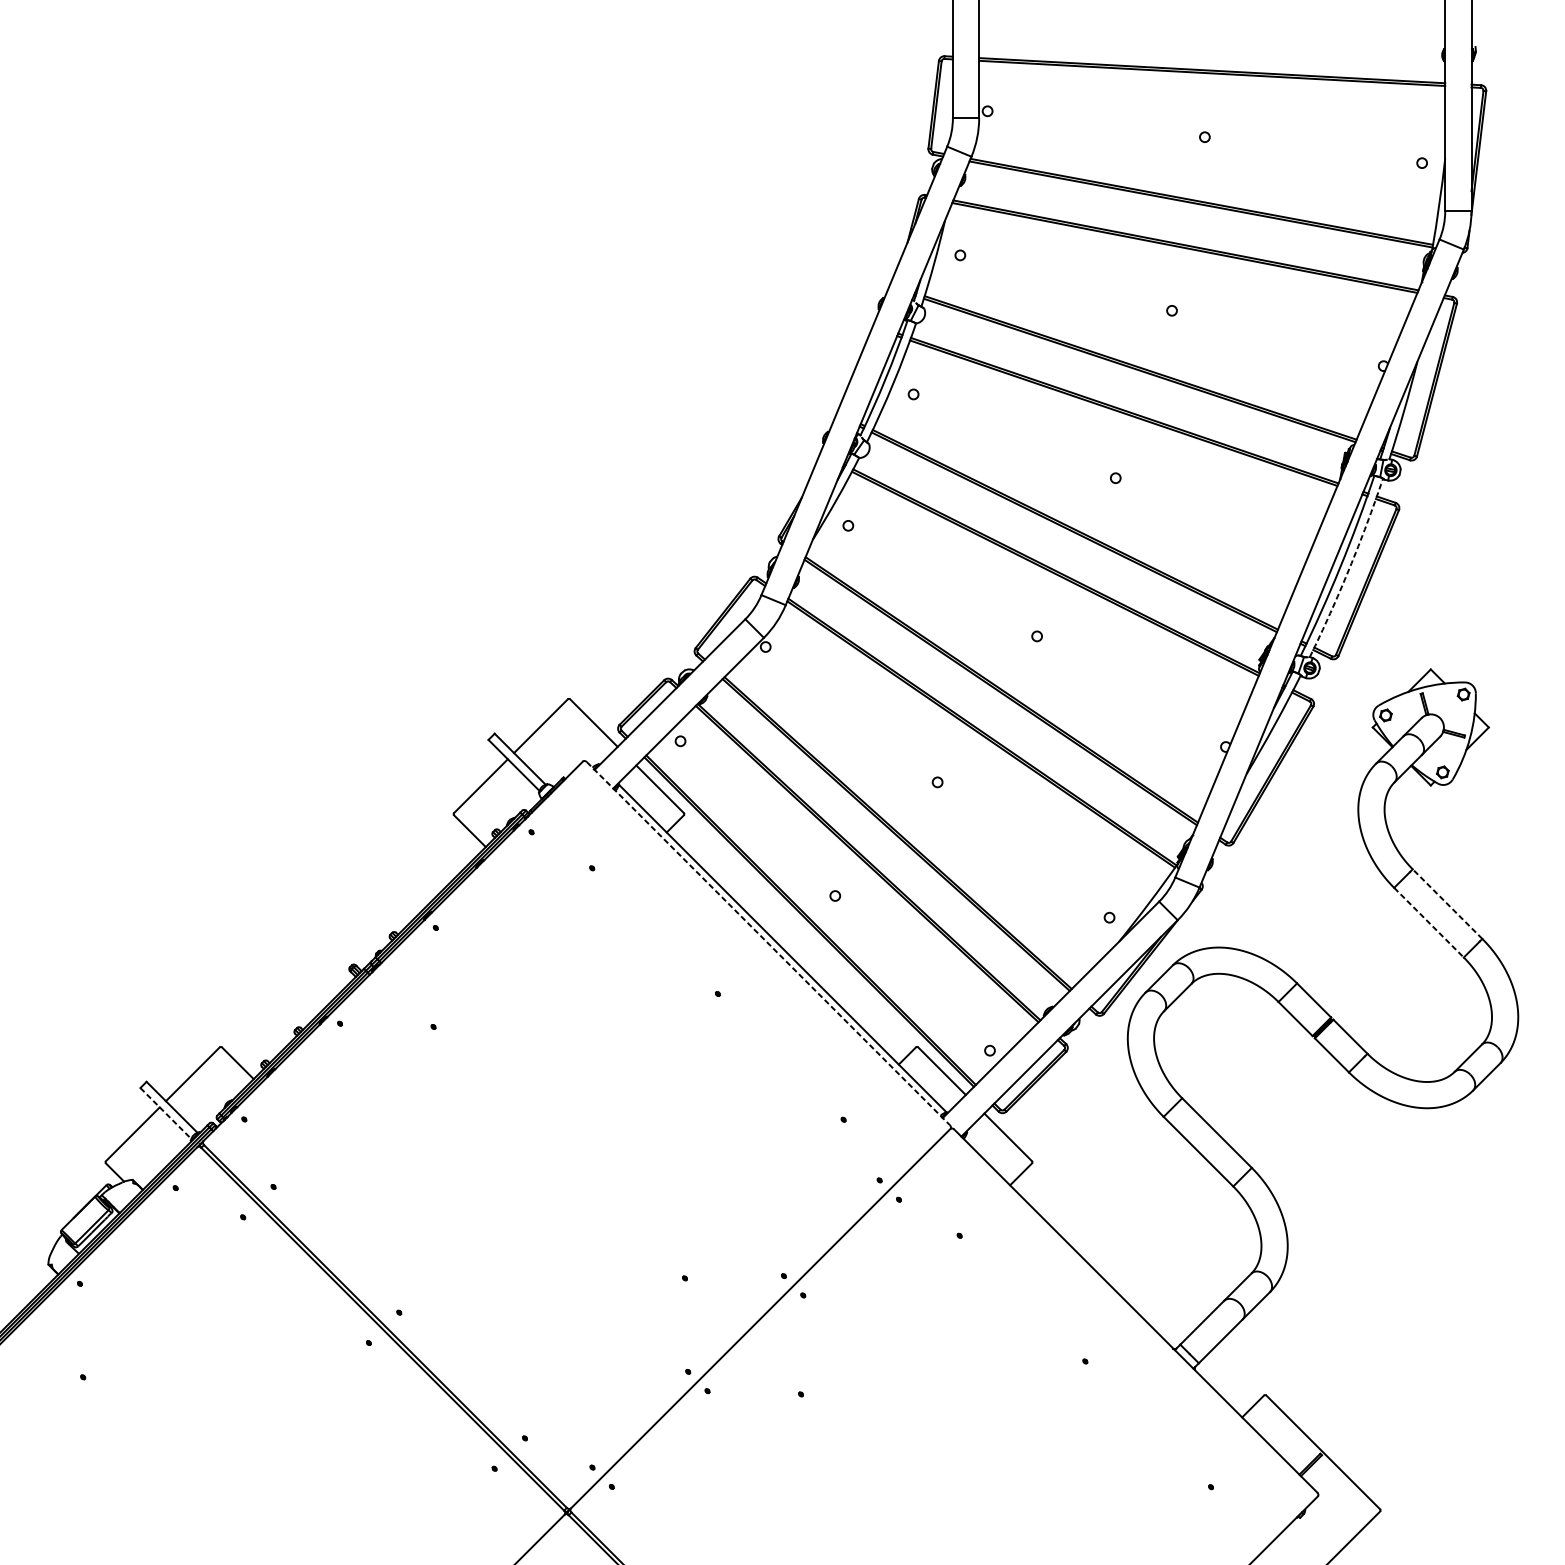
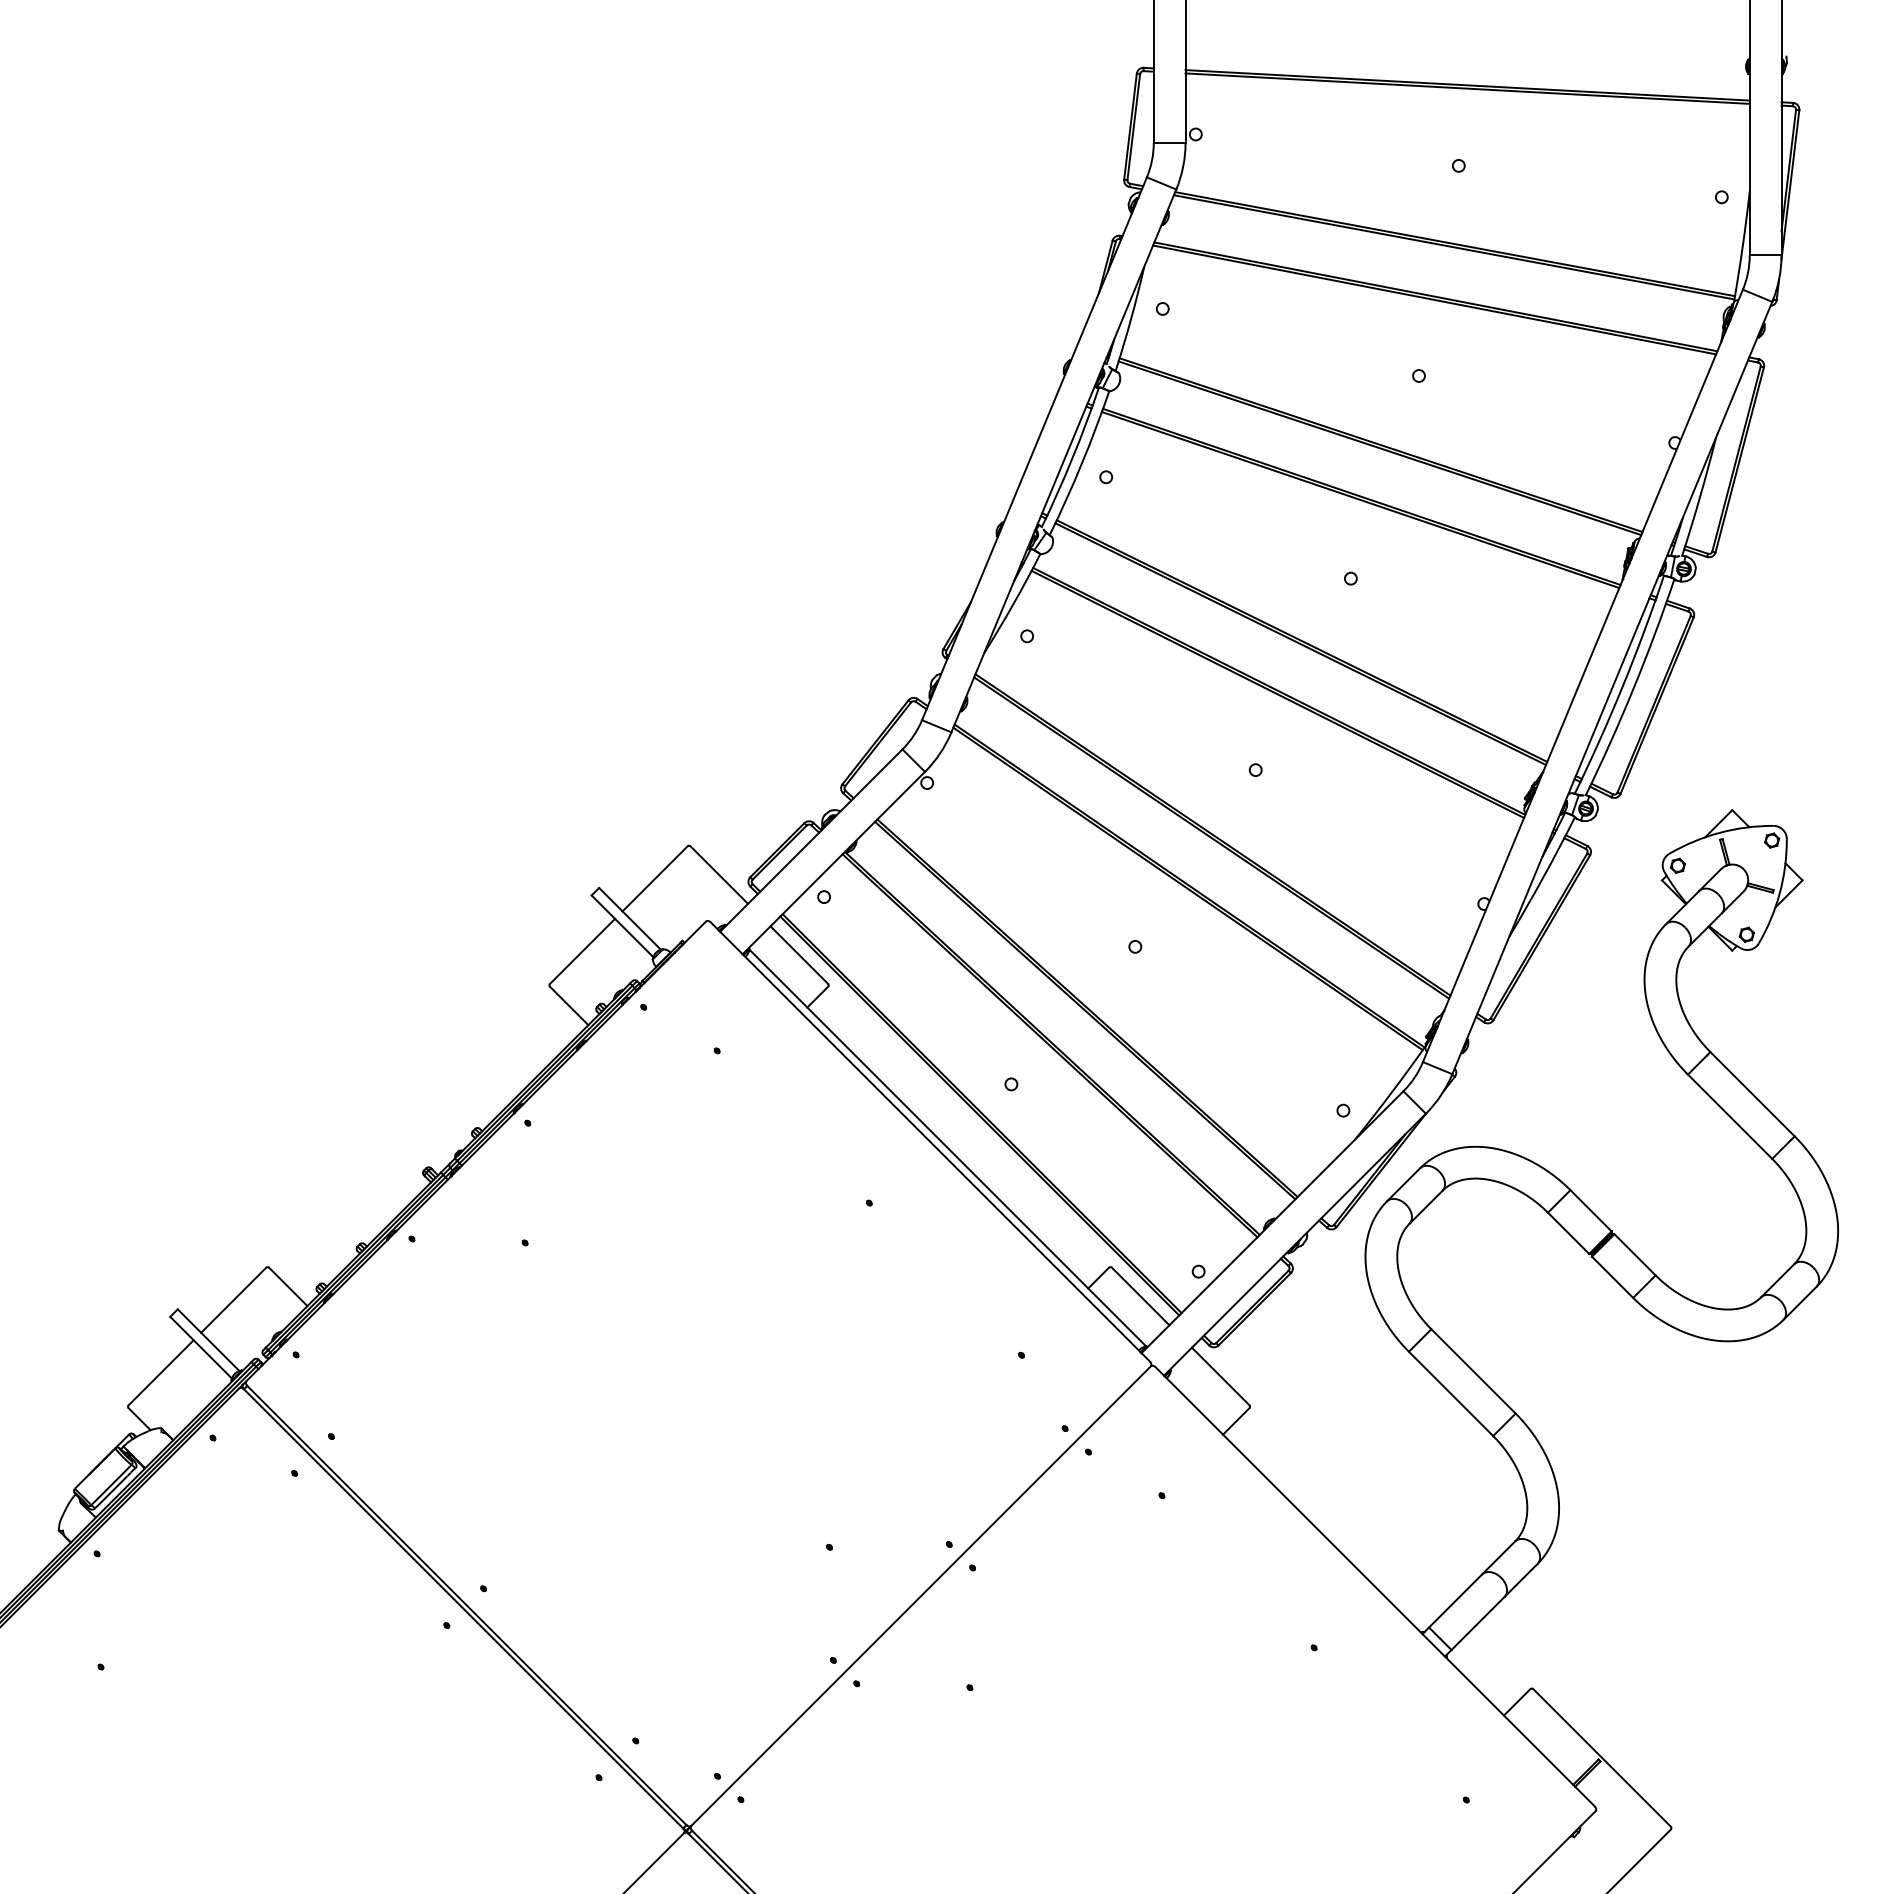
arc: (1349, 568) -> (1633, 688), dashed -> solid
line: (1447, 904) -> (1752, 1094), dashed -> solid
line: (1429, 922) -> (1730, 1116), dashed -> solid
line: (768, 944) -> (930, 1142), dashed -> solid
line: (166, 1113) -> (201, 1347), dashed -> solid

